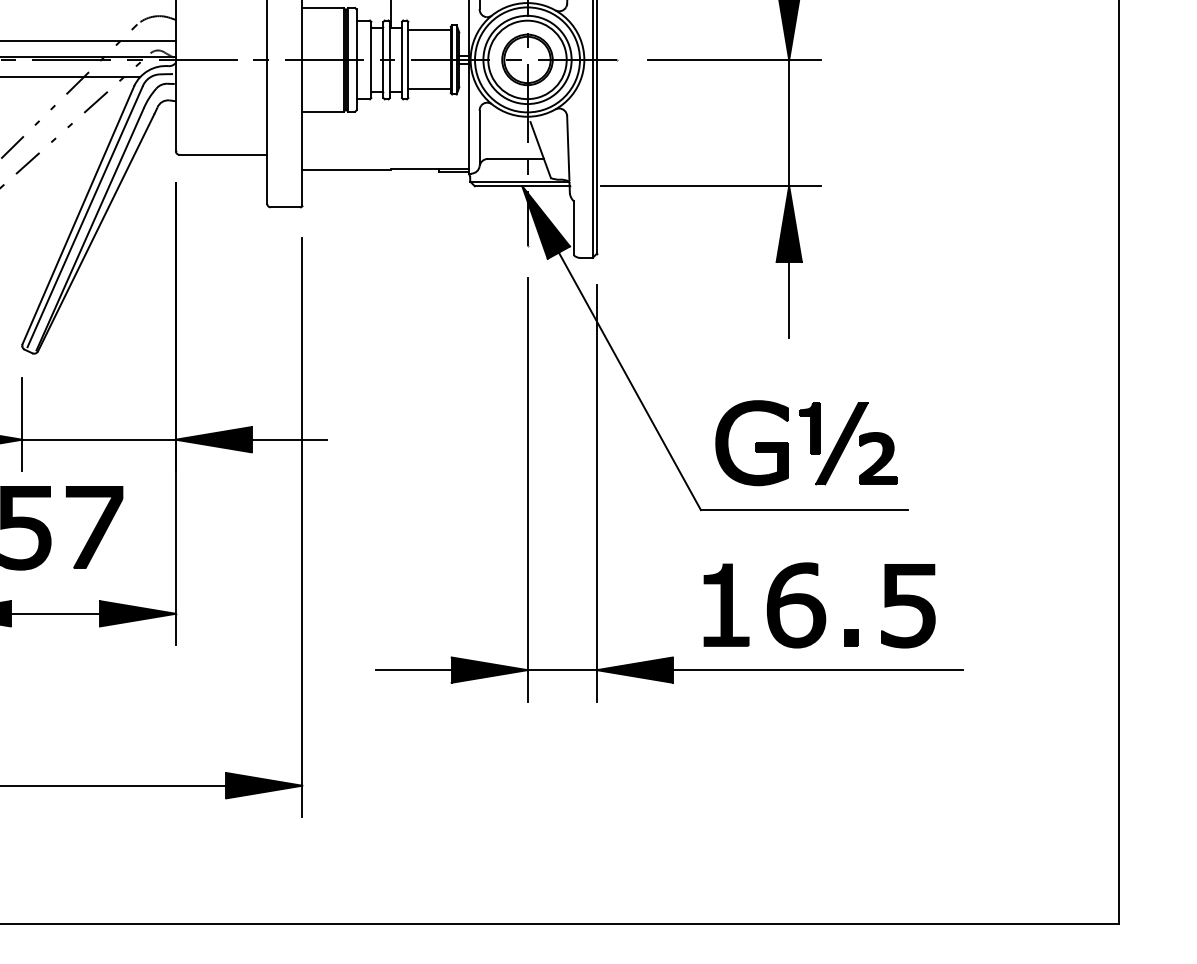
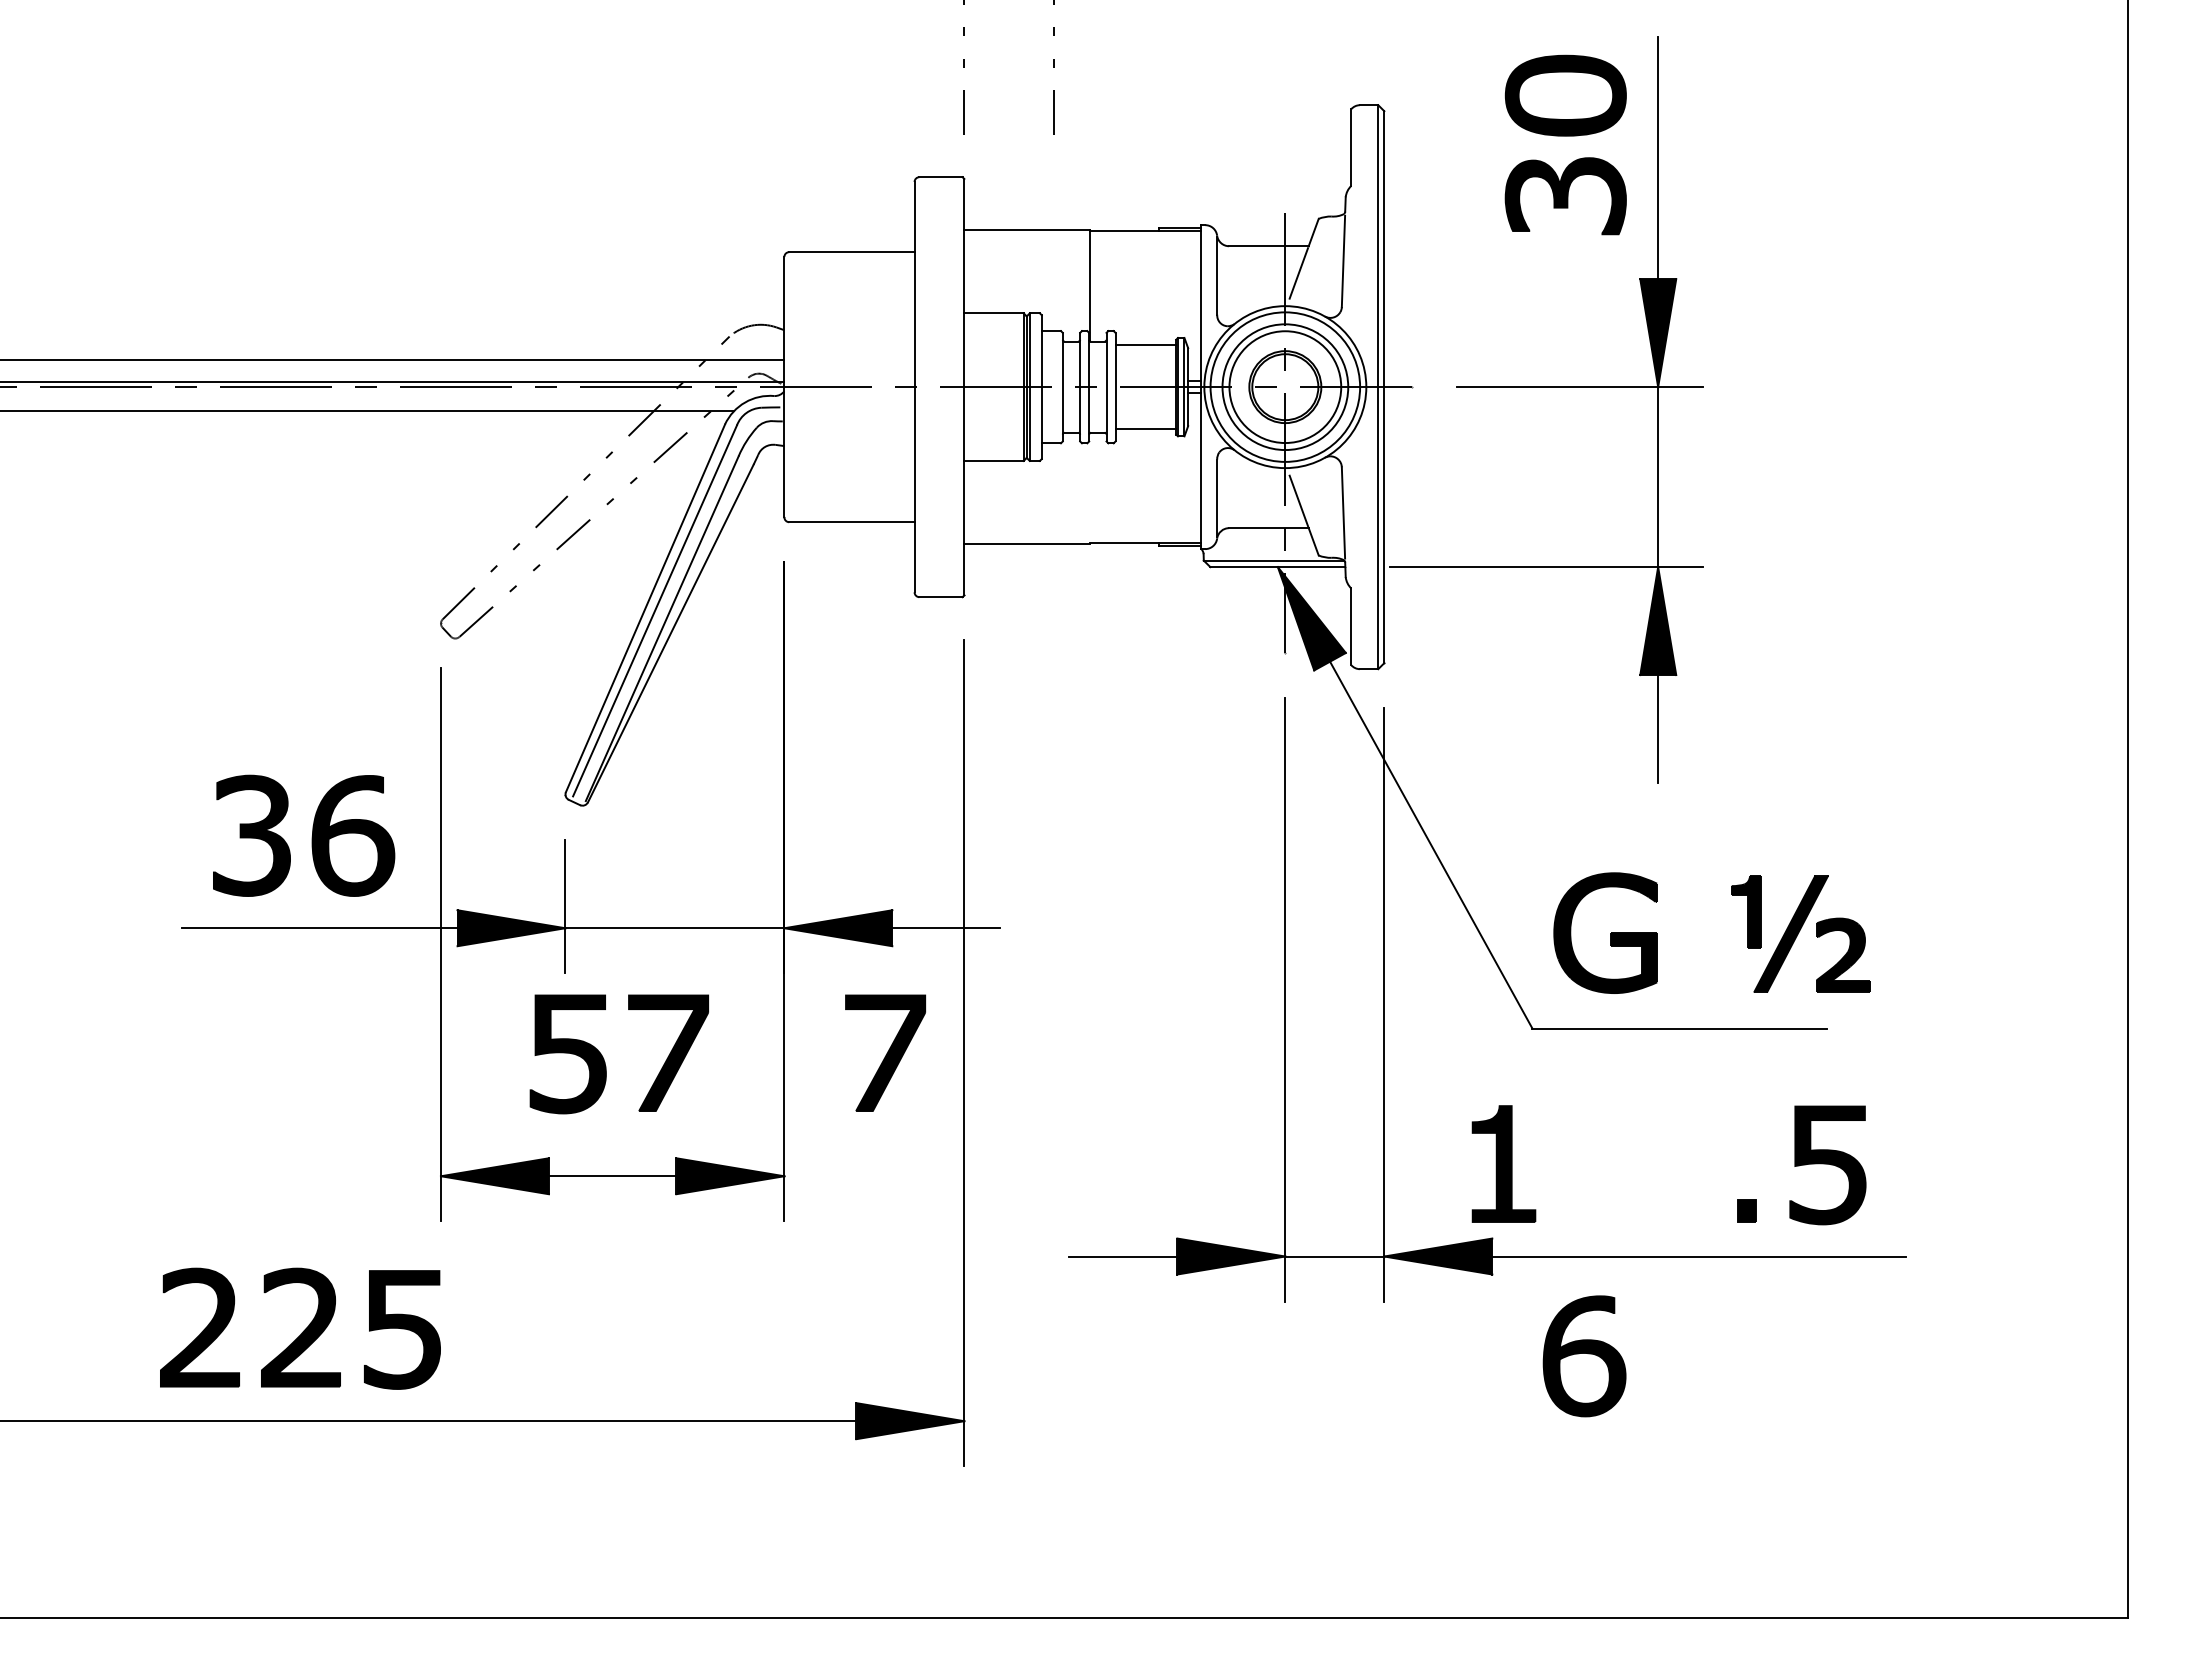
part: (848, 443) -> (1800, 933), moved
part: (246, 526) -> (885, 1052), added
part: (726, 604) -> (1503, 1163), moved
part: (796, 605) -> (1584, 1356), moved

